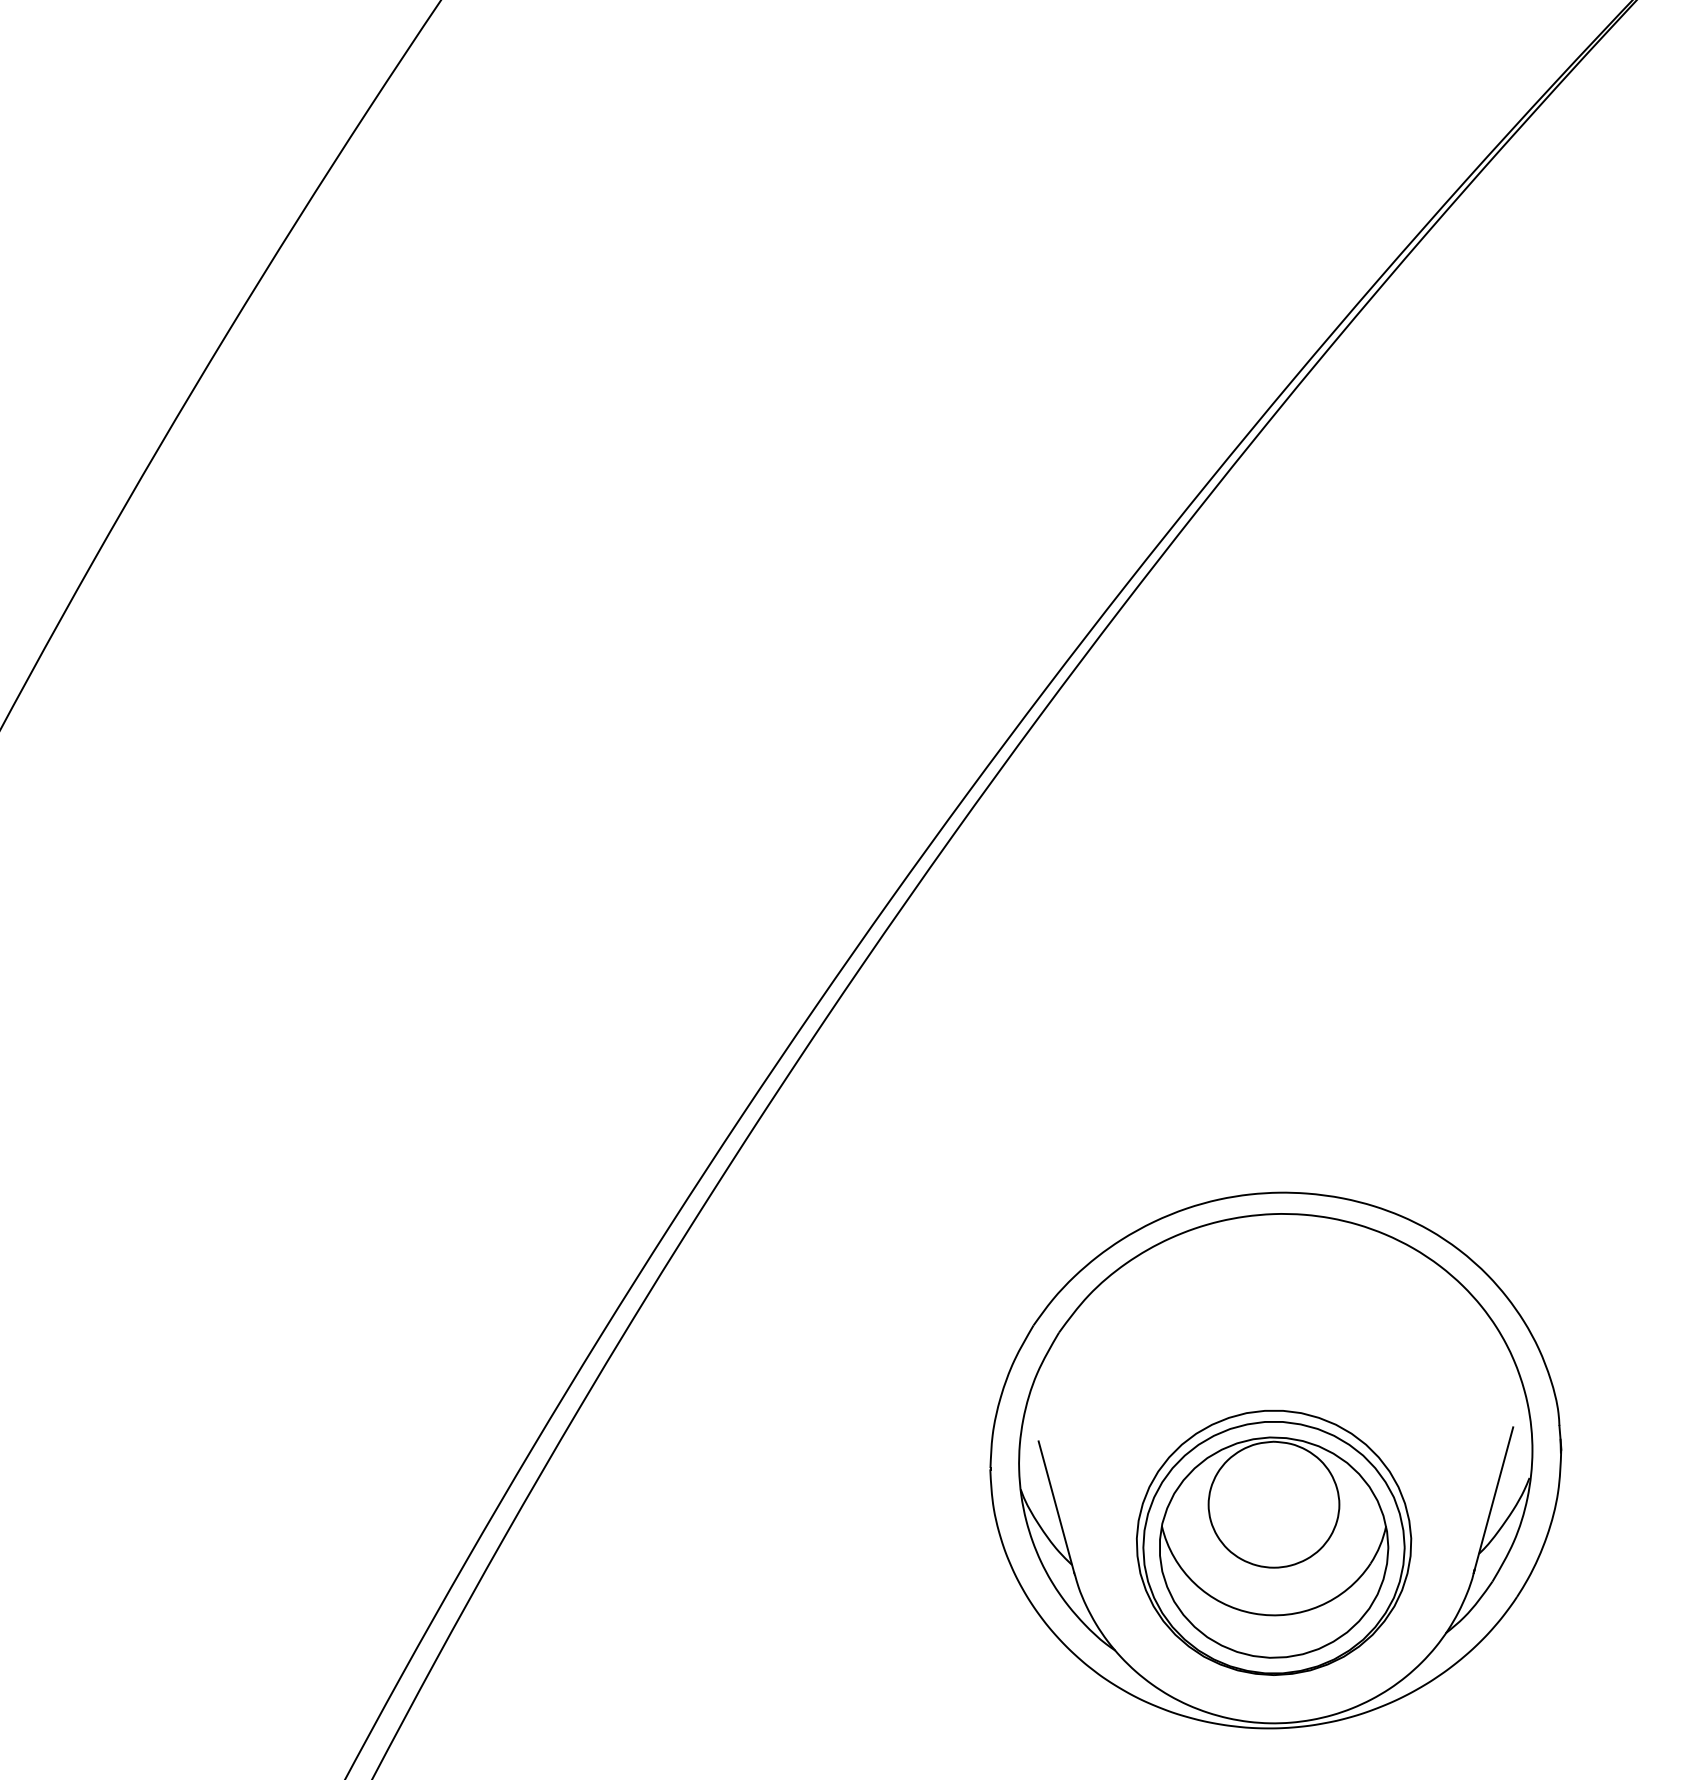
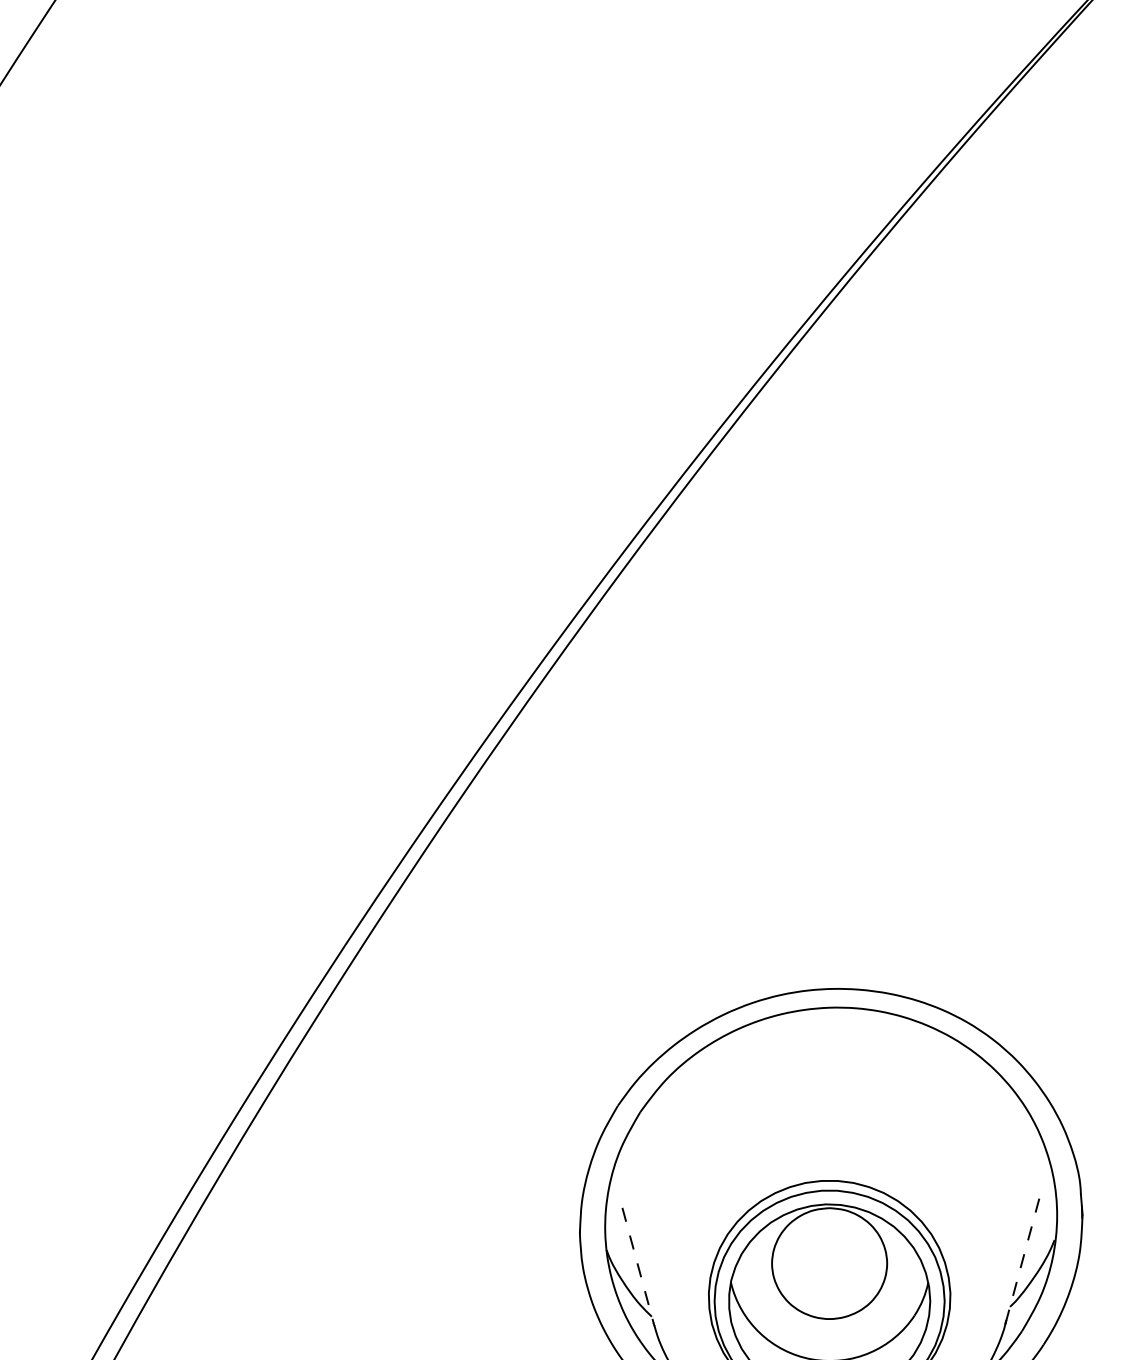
line: (1493, 1499) -> (1022, 1259), solid -> dashed
line: (1056, 1507) -> (638, 1266), solid -> dashed

